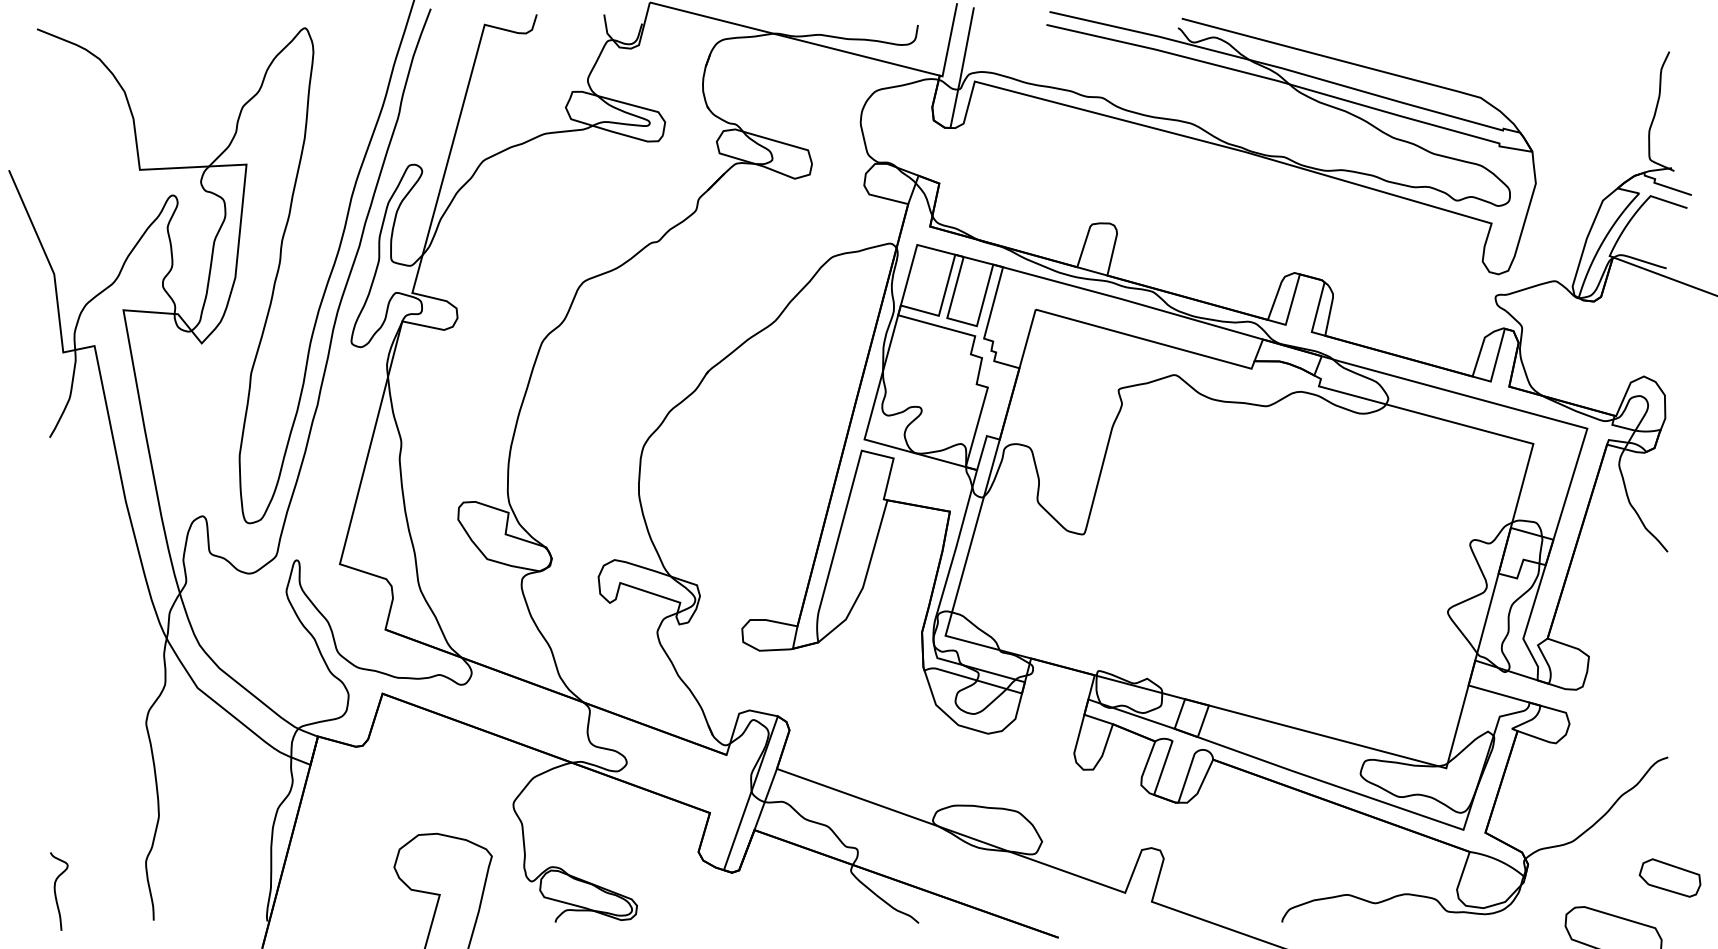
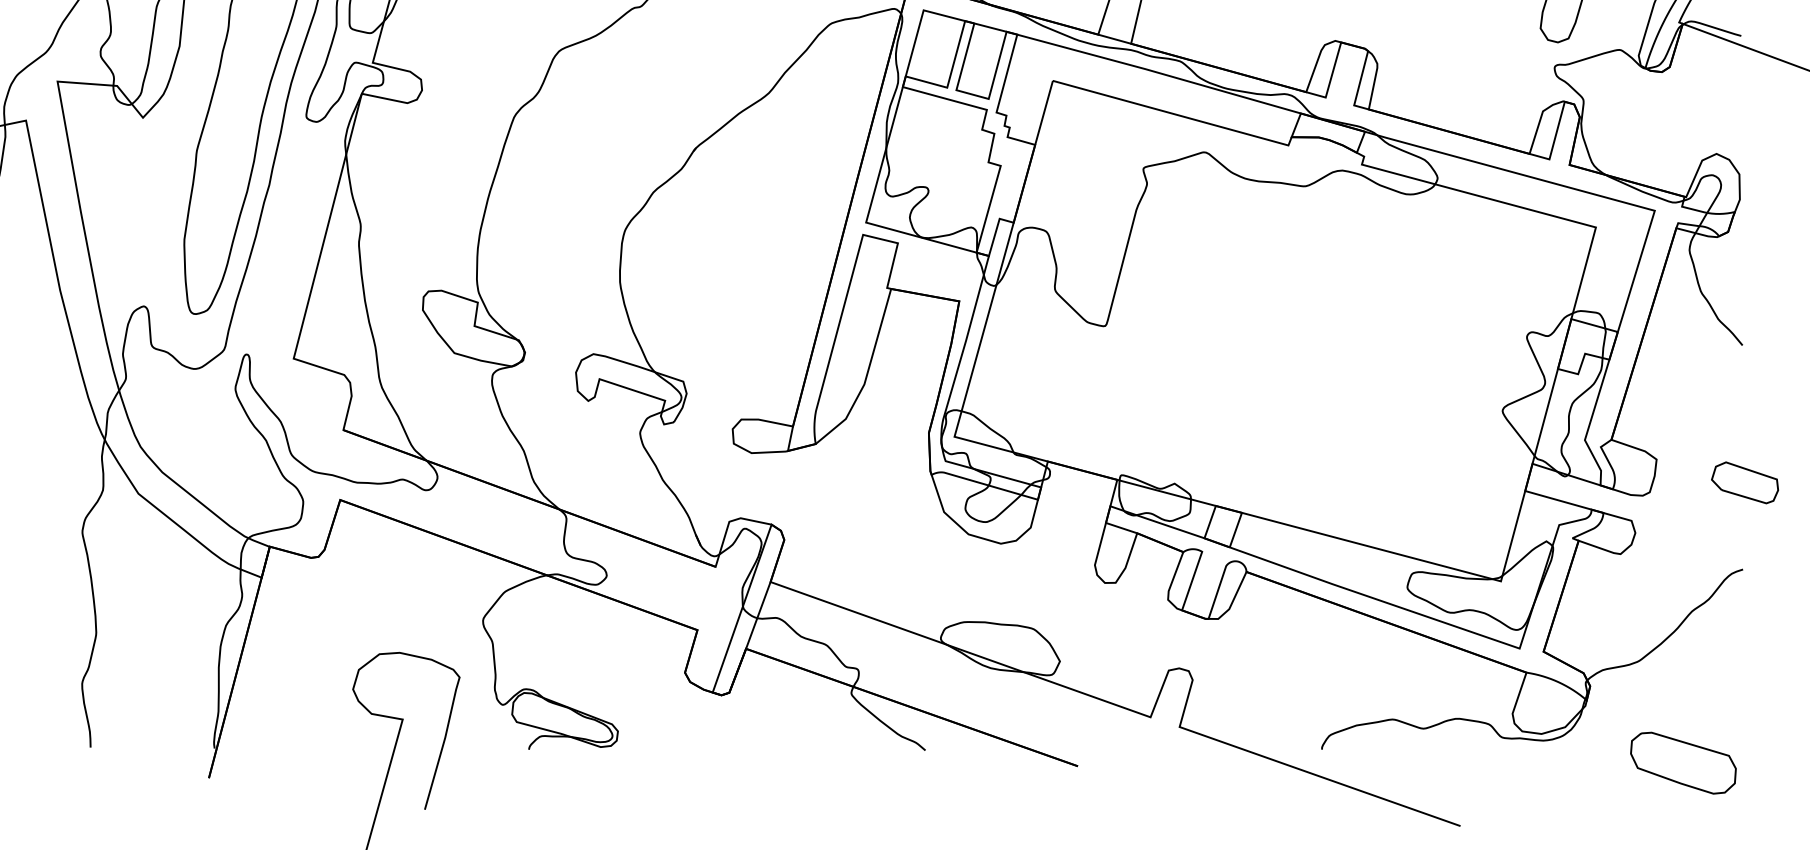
part: (1669, 877) -> (1744, 482), moved

